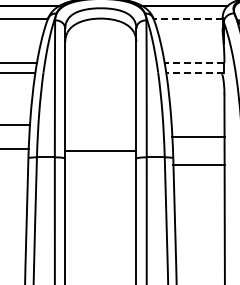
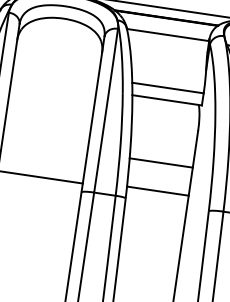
line: (187, 19) -> (167, 35), dashed -> solid
line: (194, 62) -> (167, 87), dashed -> solid
line: (194, 72) -> (166, 99), dashed -> solid
line: (197, 137) -> (160, 163), moved
line: (198, 164) -> (157, 191), moved

